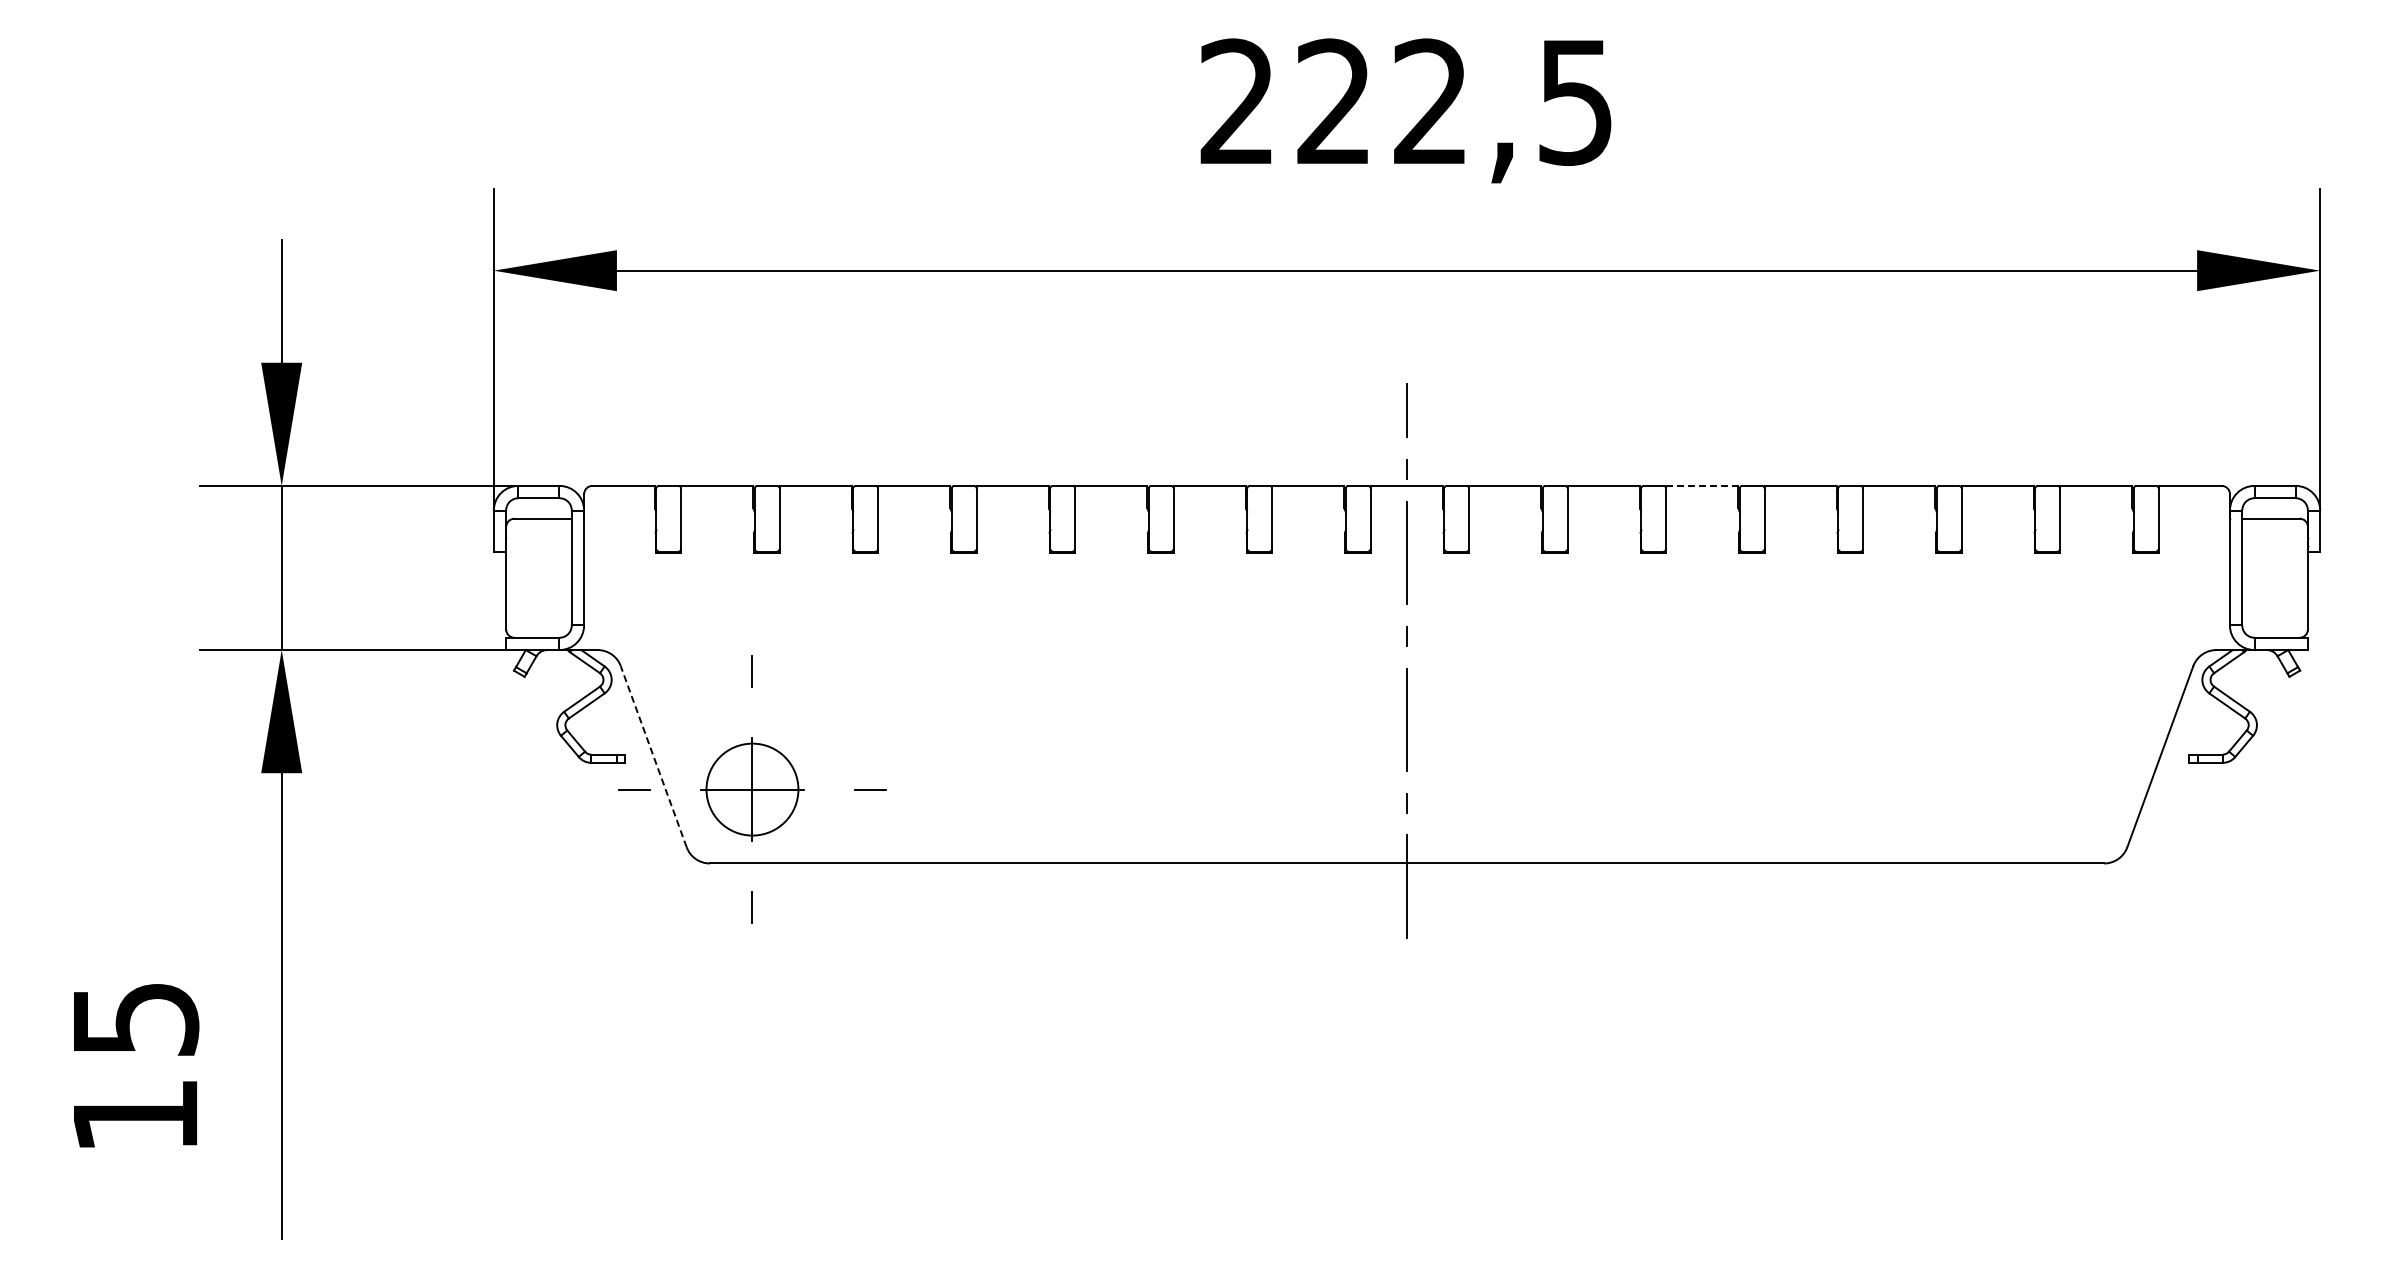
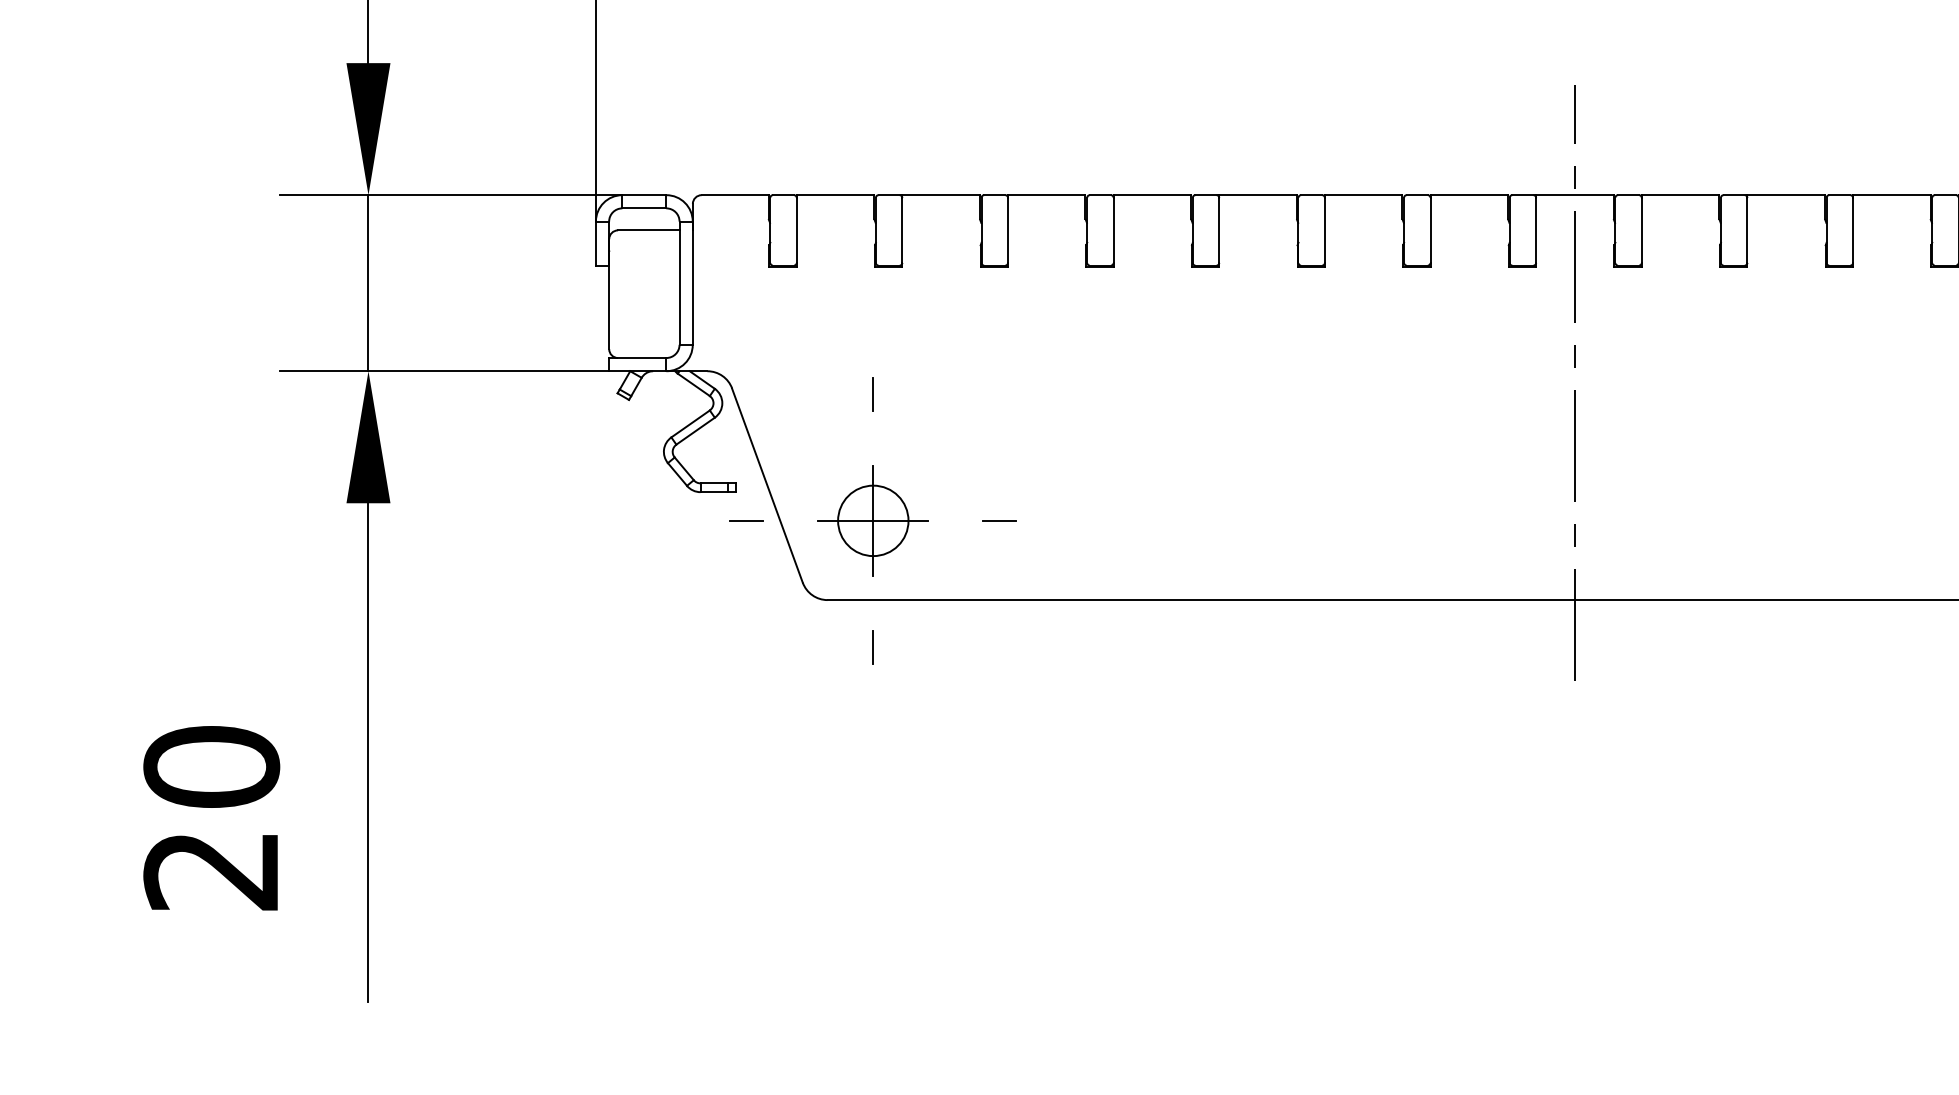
line: (1702, 485) -> (1892, 194), dashed -> solid
line: (653, 756) -> (767, 485), dashed -> solid
circle: (752, 789) -> (873, 520), size x0.71
text: (135, 1066) -> (211, 817), 15 -> 20

